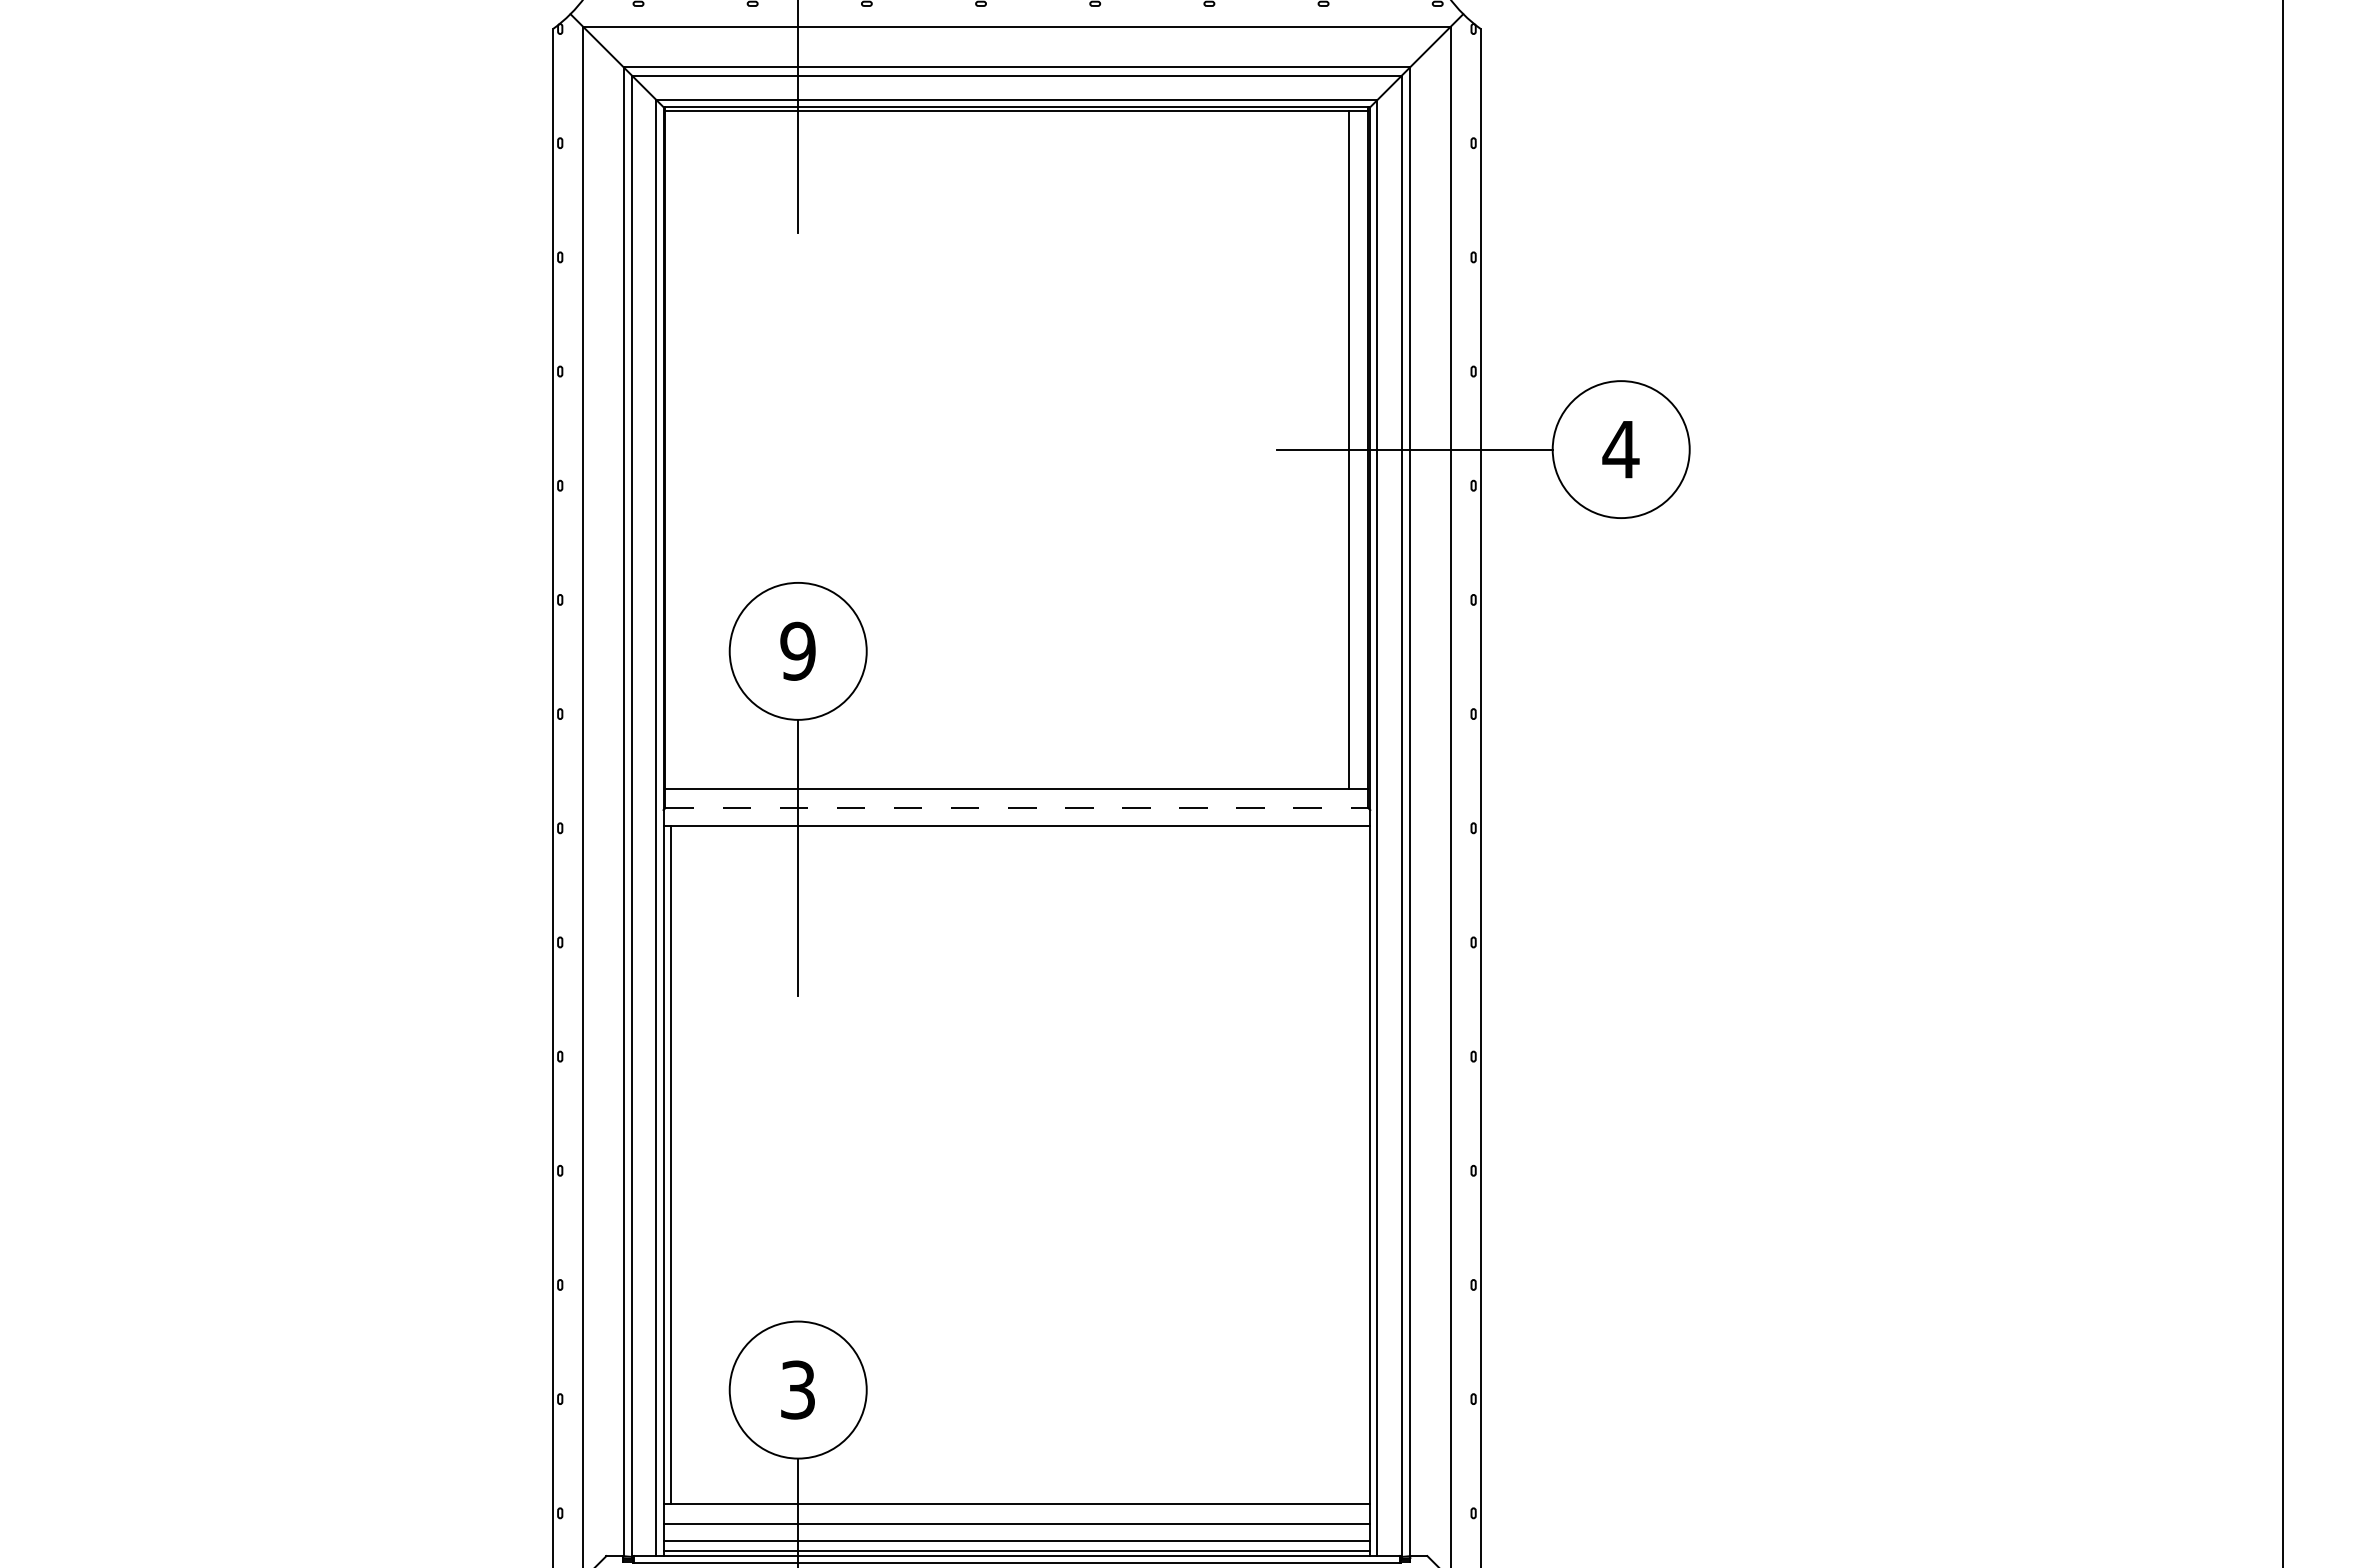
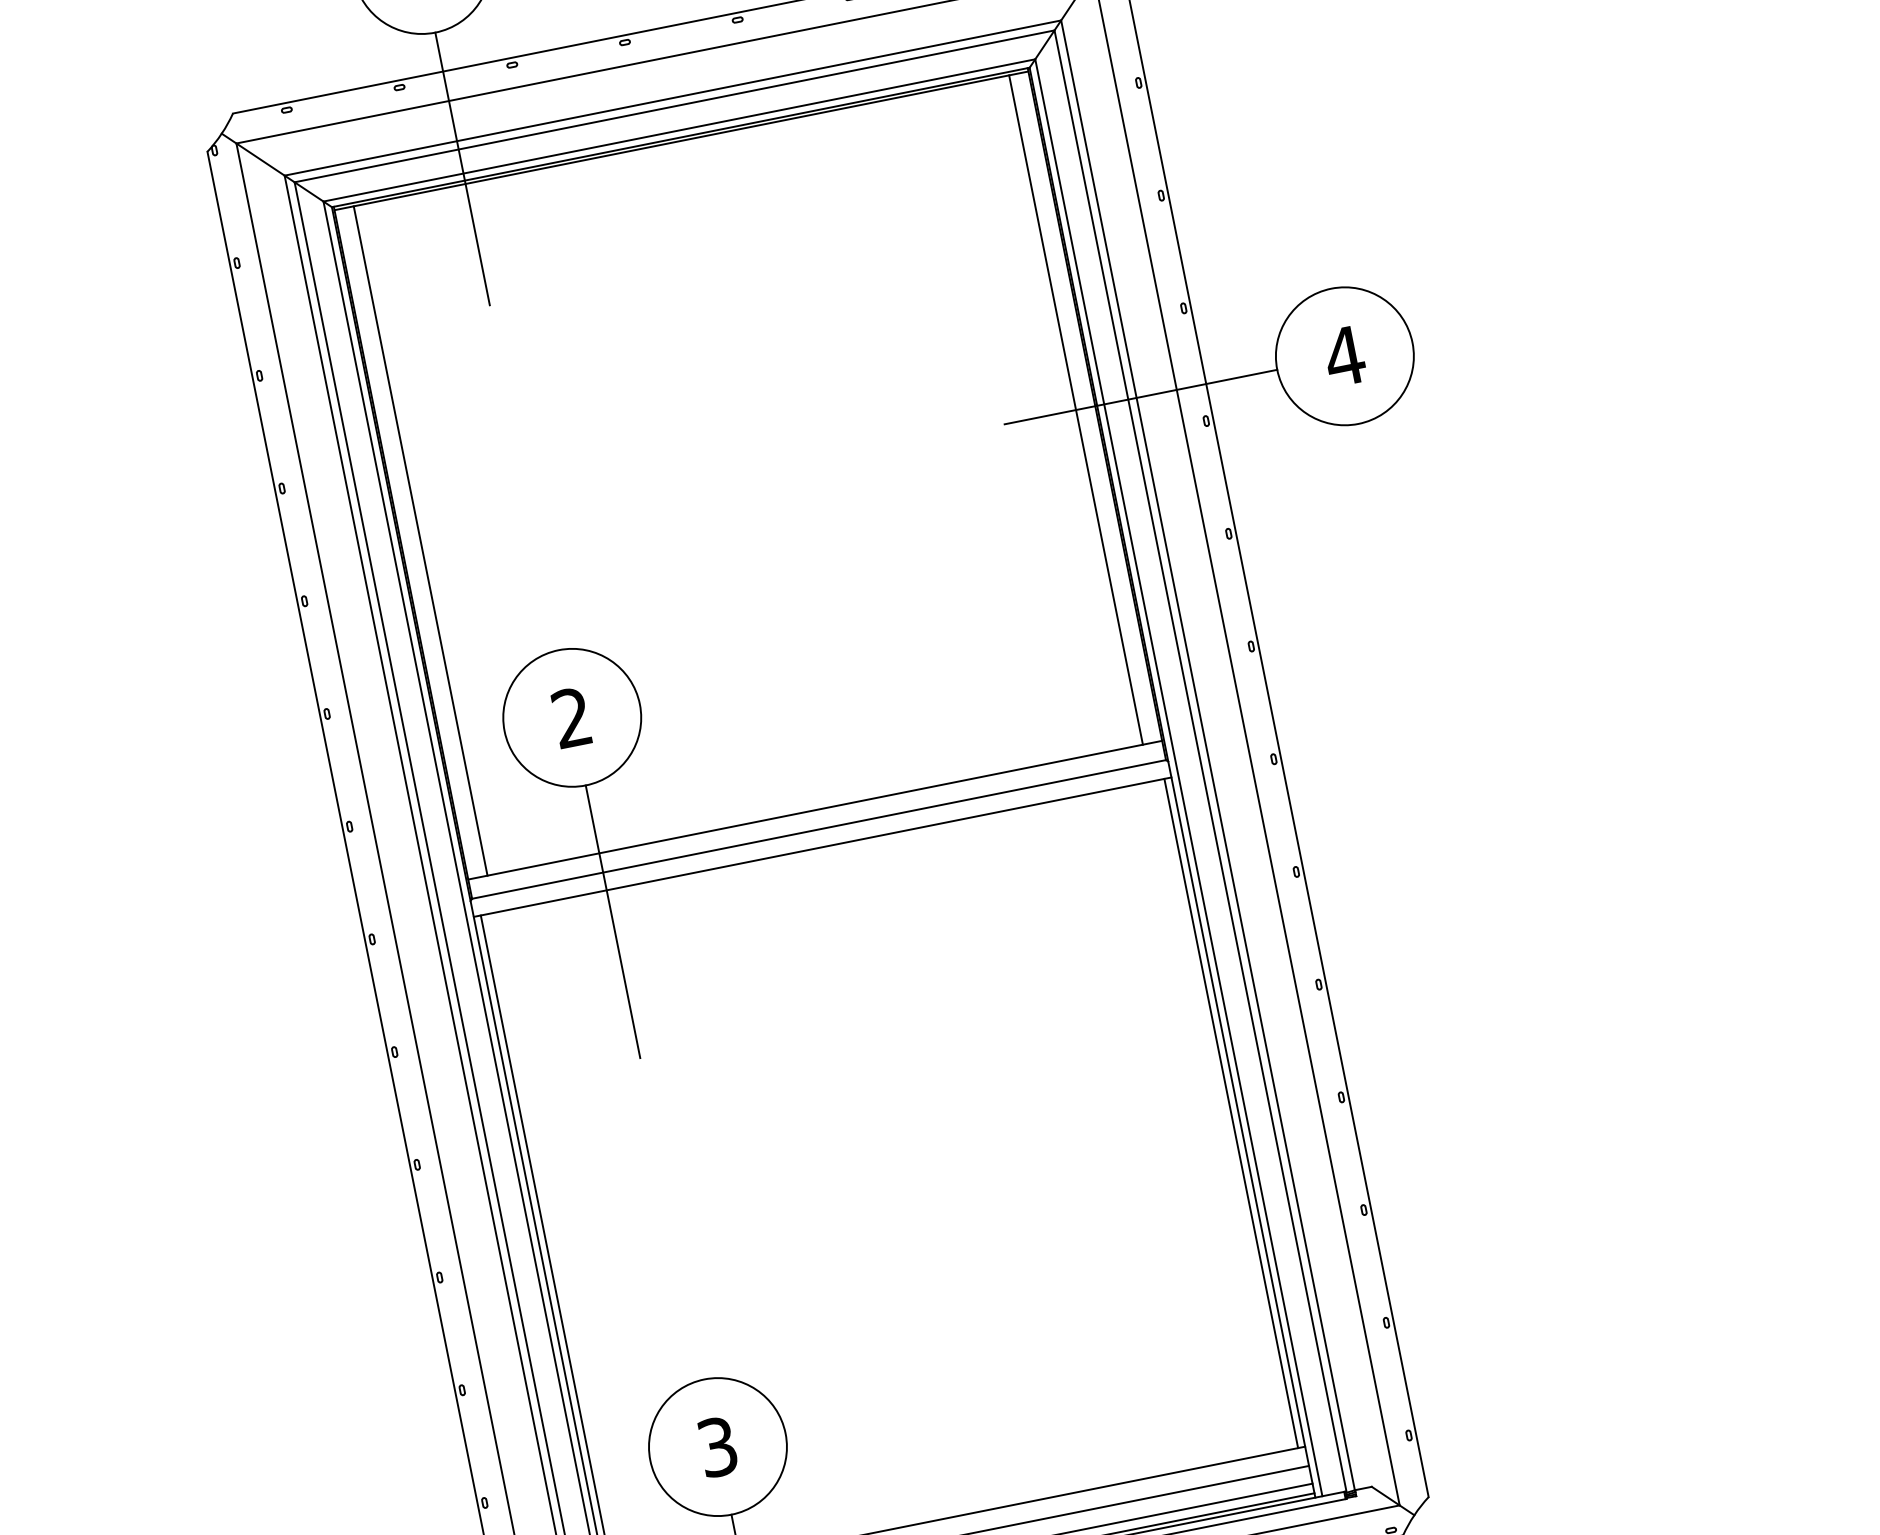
line: (684, 449) -> (420, 540), added
text: (797, 650) -> (571, 717), 9 -> 2
line: (1017, 808) -> (819, 829), dashed -> solid
line: (1363, 1165) -> (1231, 1113), added

